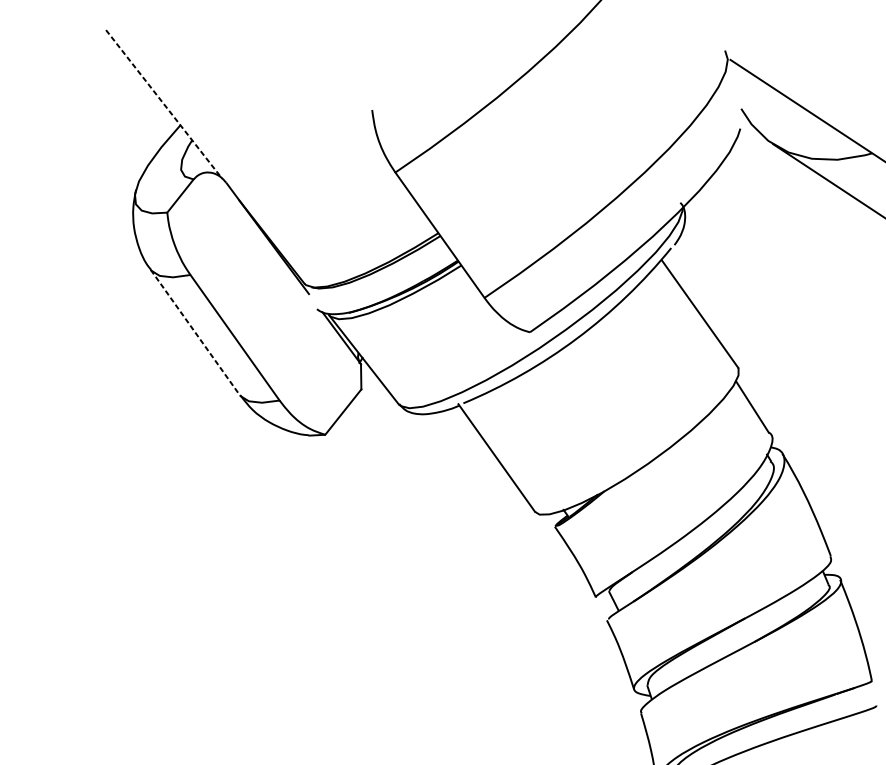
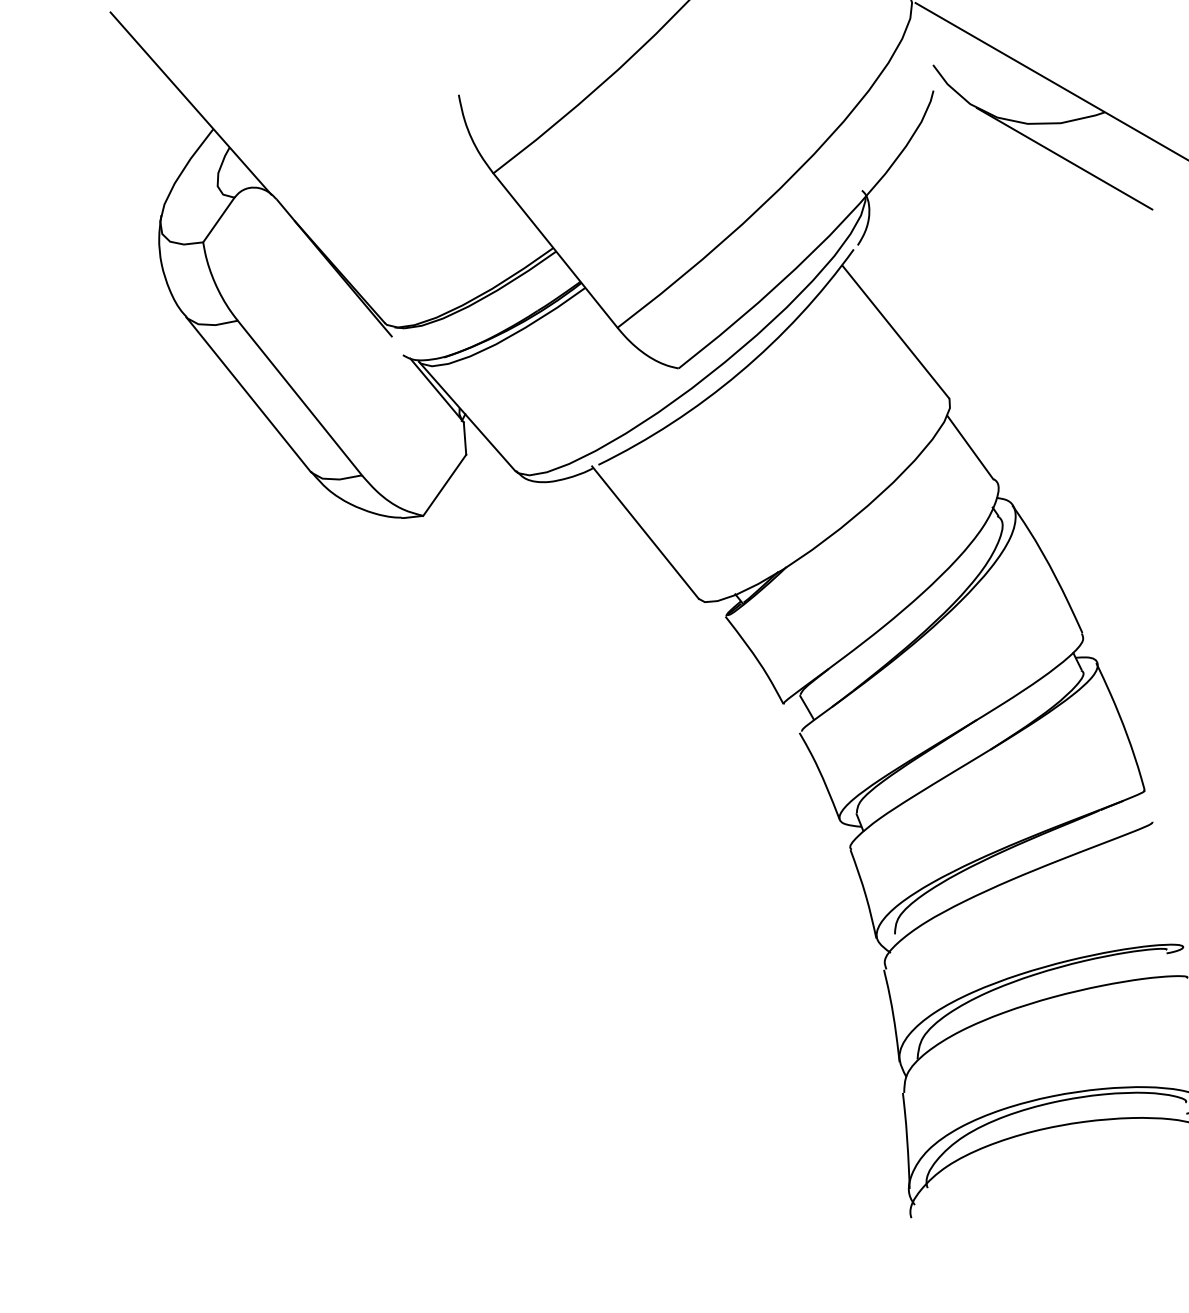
line: (164, 104) -> (191, 103), dashed -> solid
line: (195, 332) -> (248, 394), dashed -> solid

